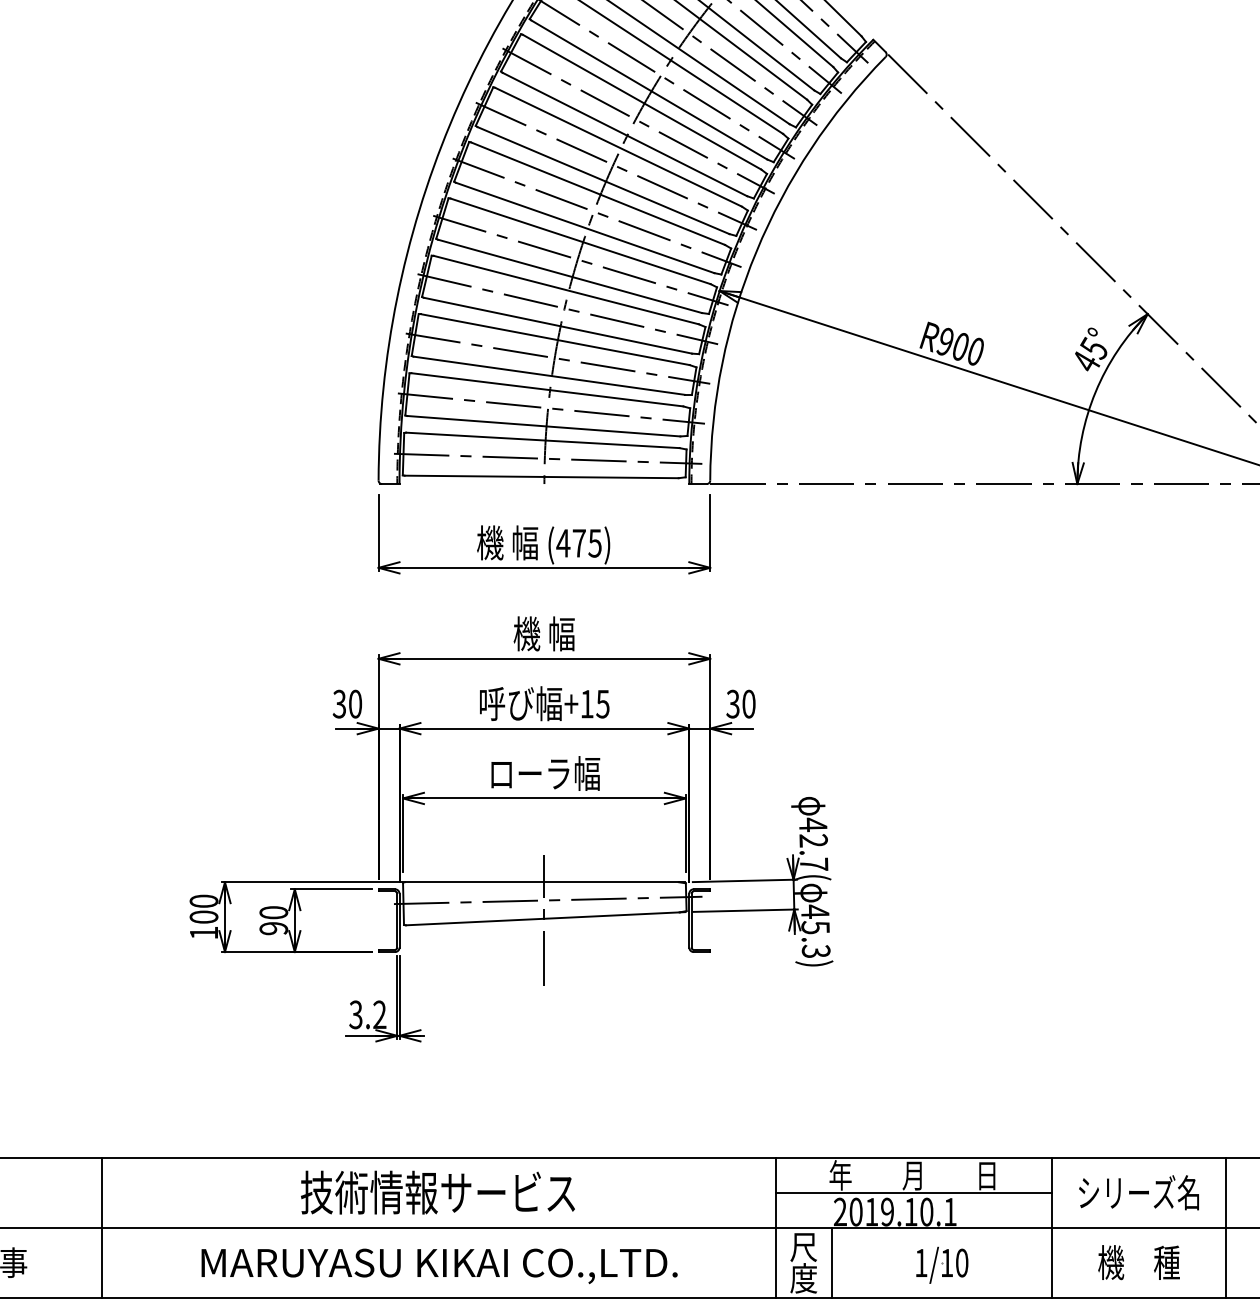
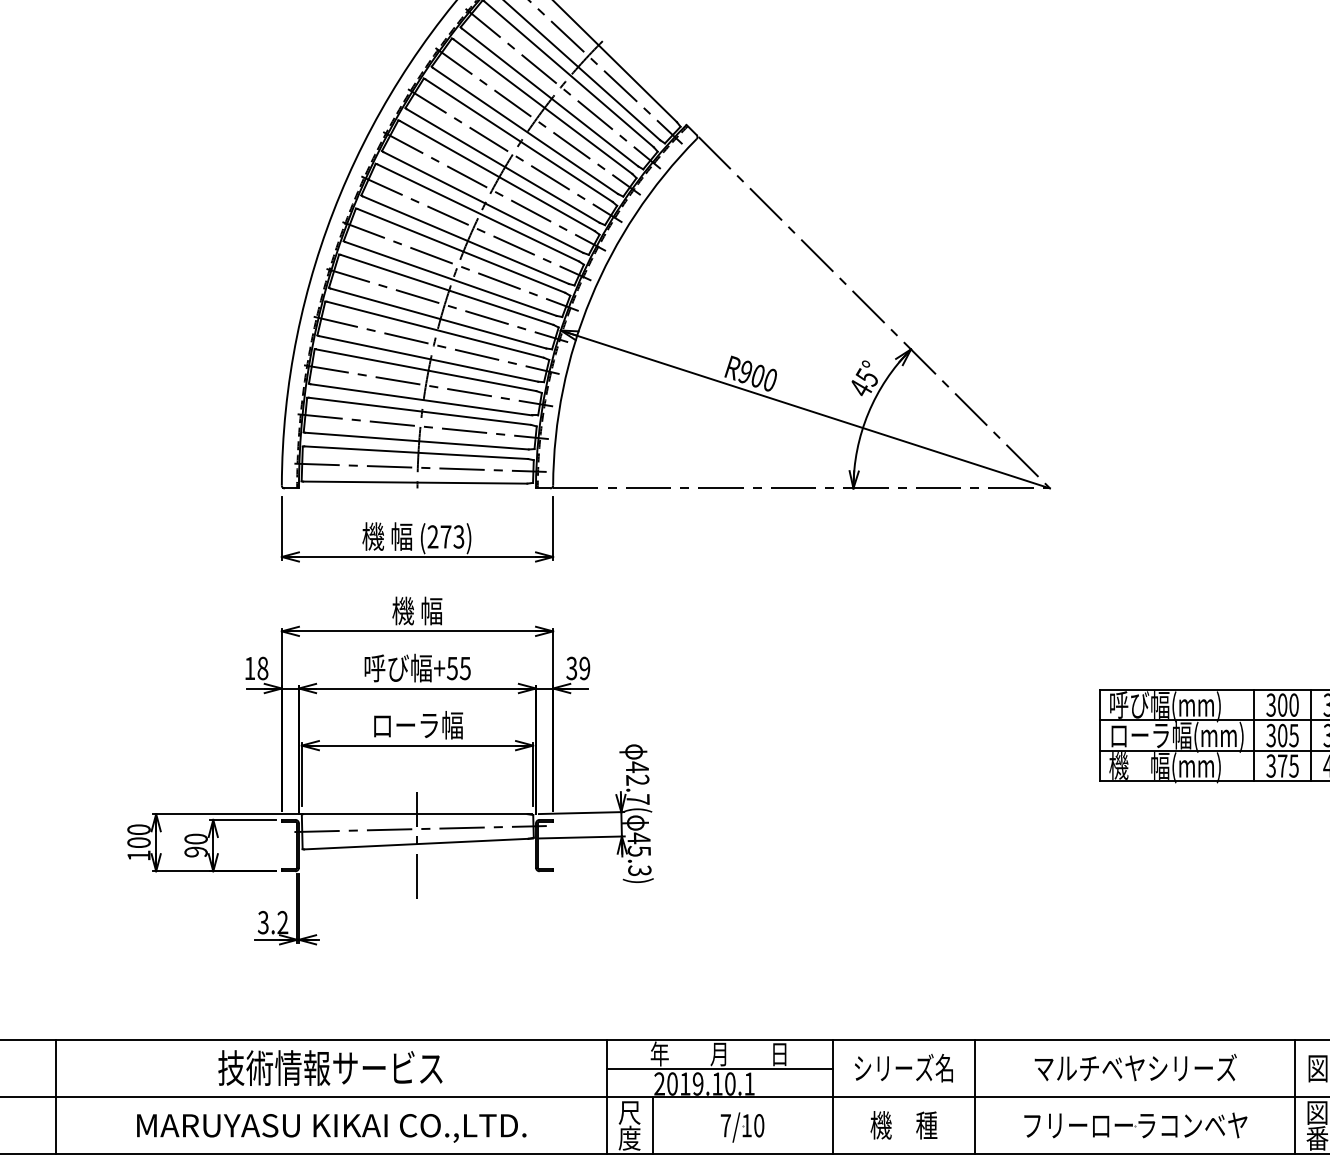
text: (578, 542) -> (445, 536), (475) -> (273)
text: (347, 704) -> (256, 668), 30 -> 18
text: (585, 704) -> (451, 668), +15 -> +55
text: (748, 704) -> (584, 668), 30 -> 39
text: (920, 1262) -> (725, 1125), 1/10 -> 7/10

